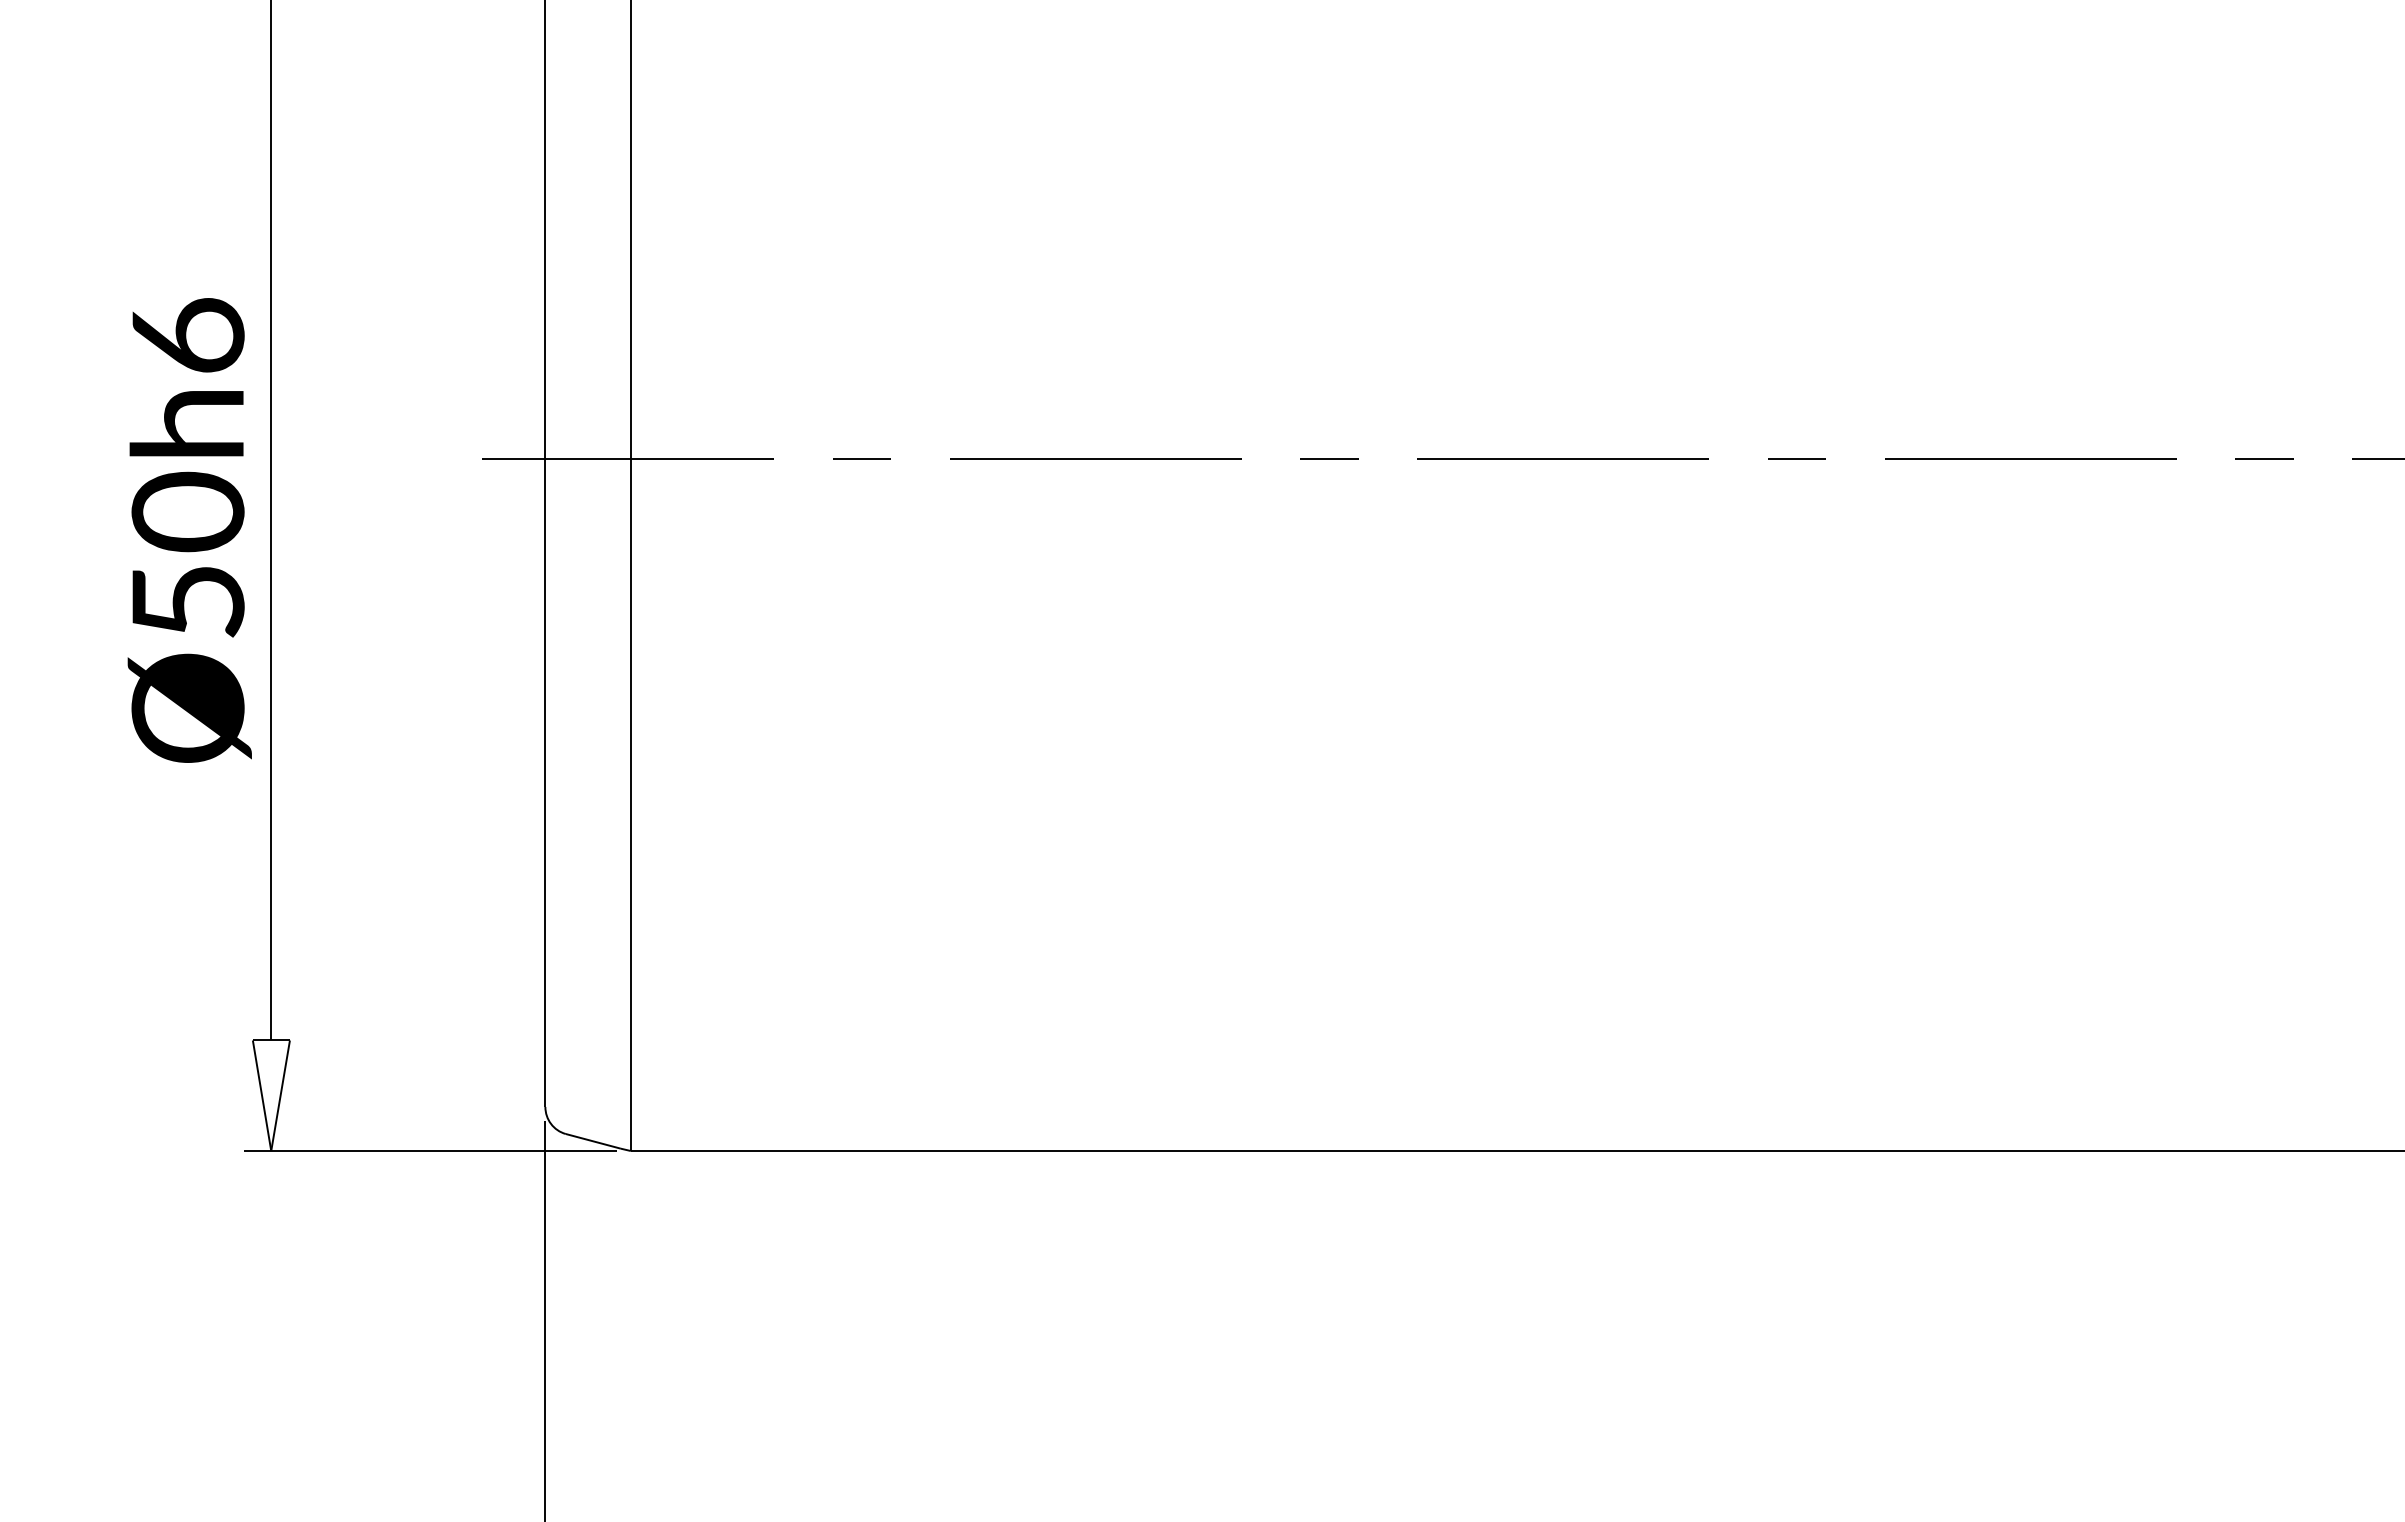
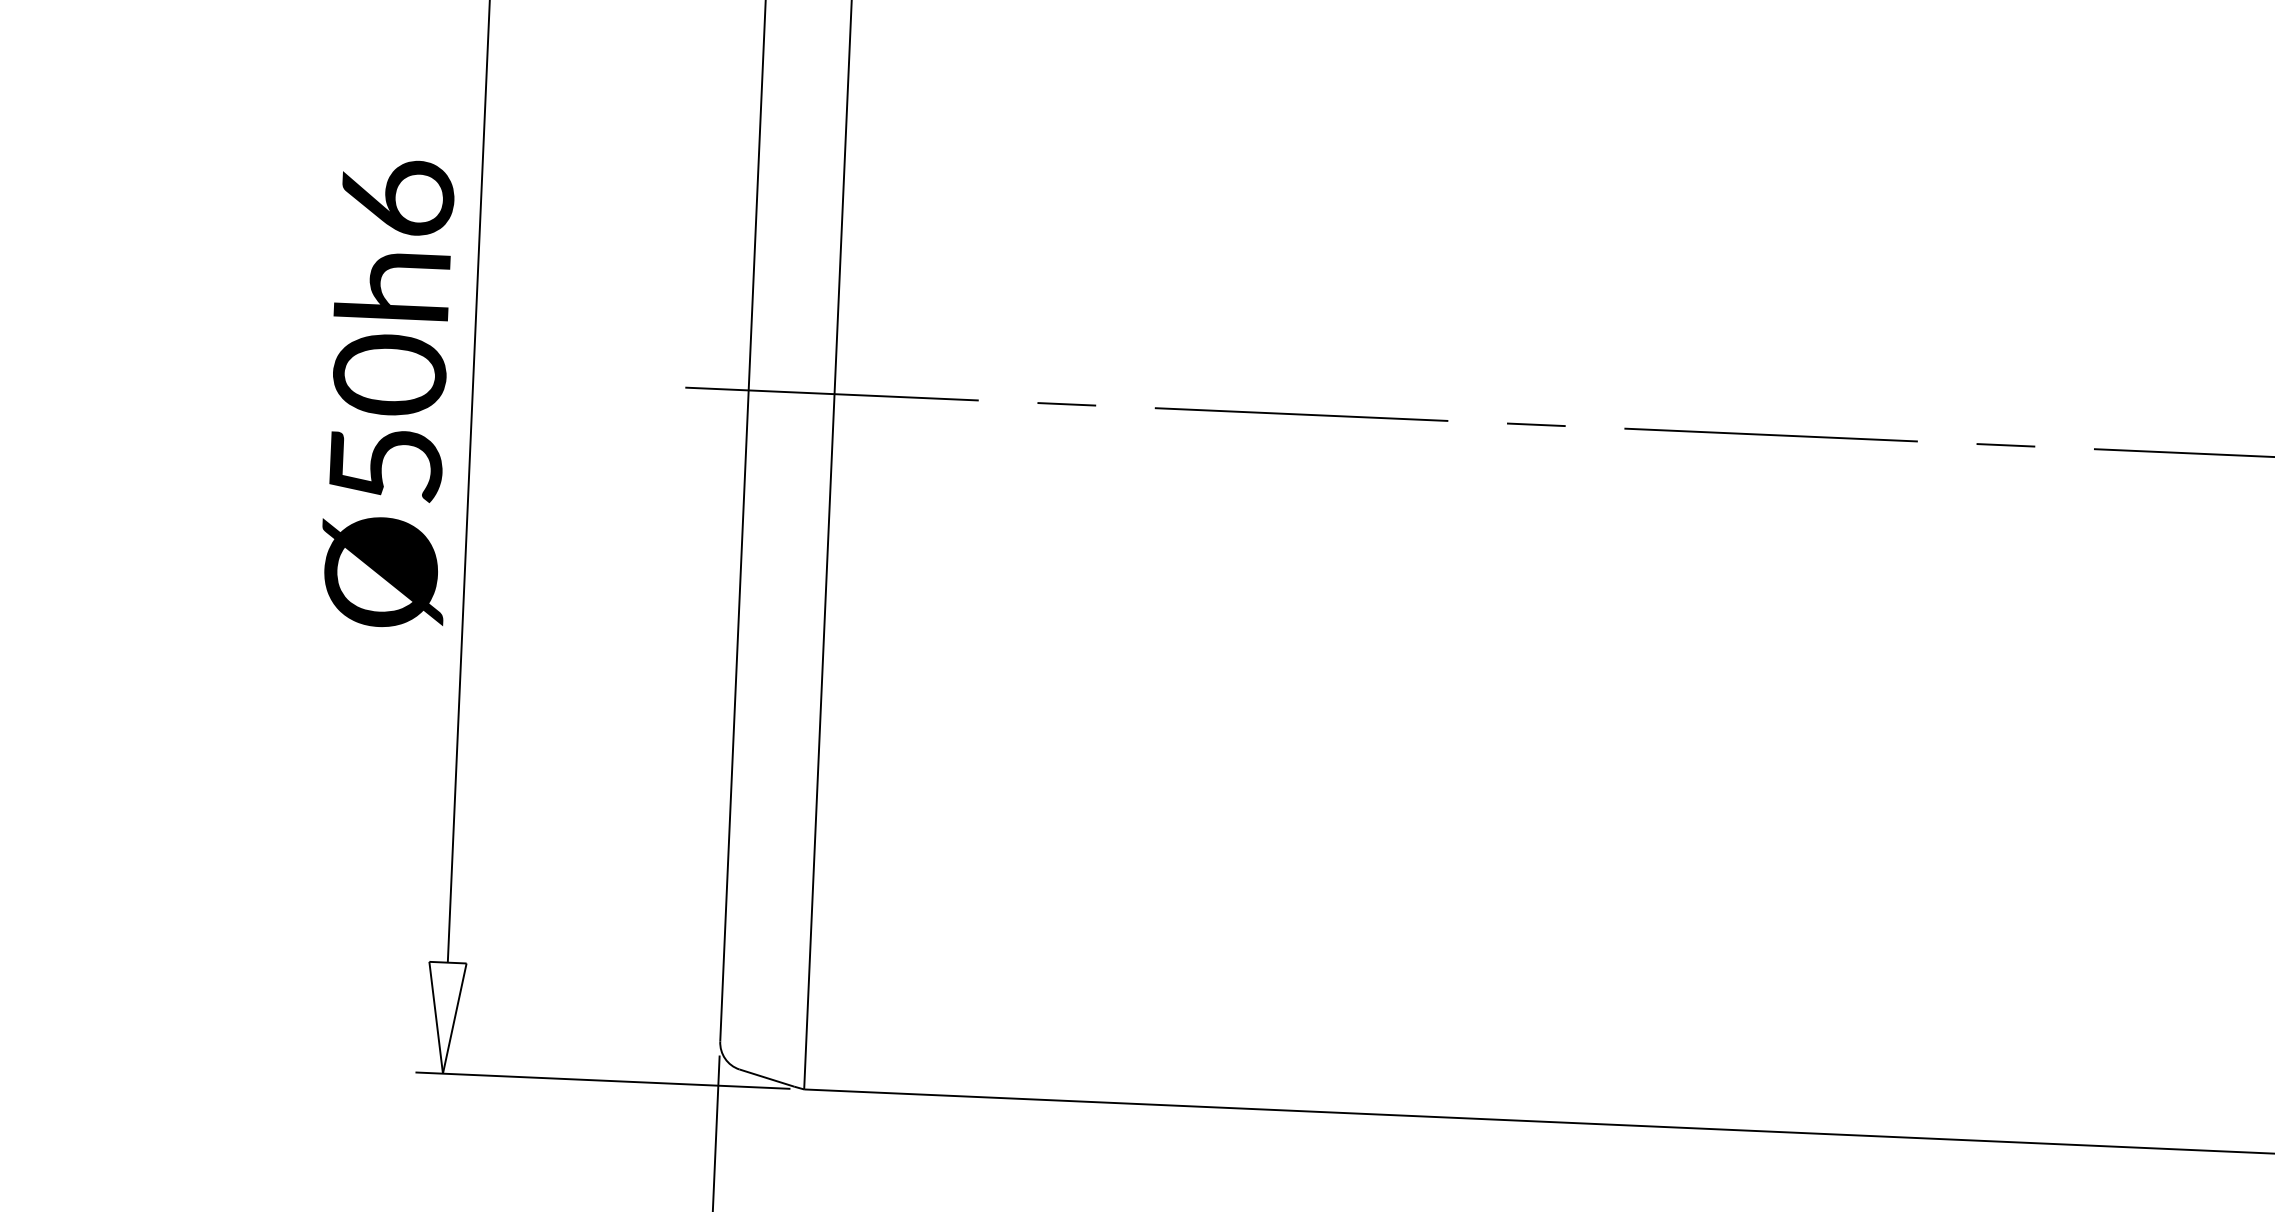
text: (189, 530) -> (390, 393), moved

